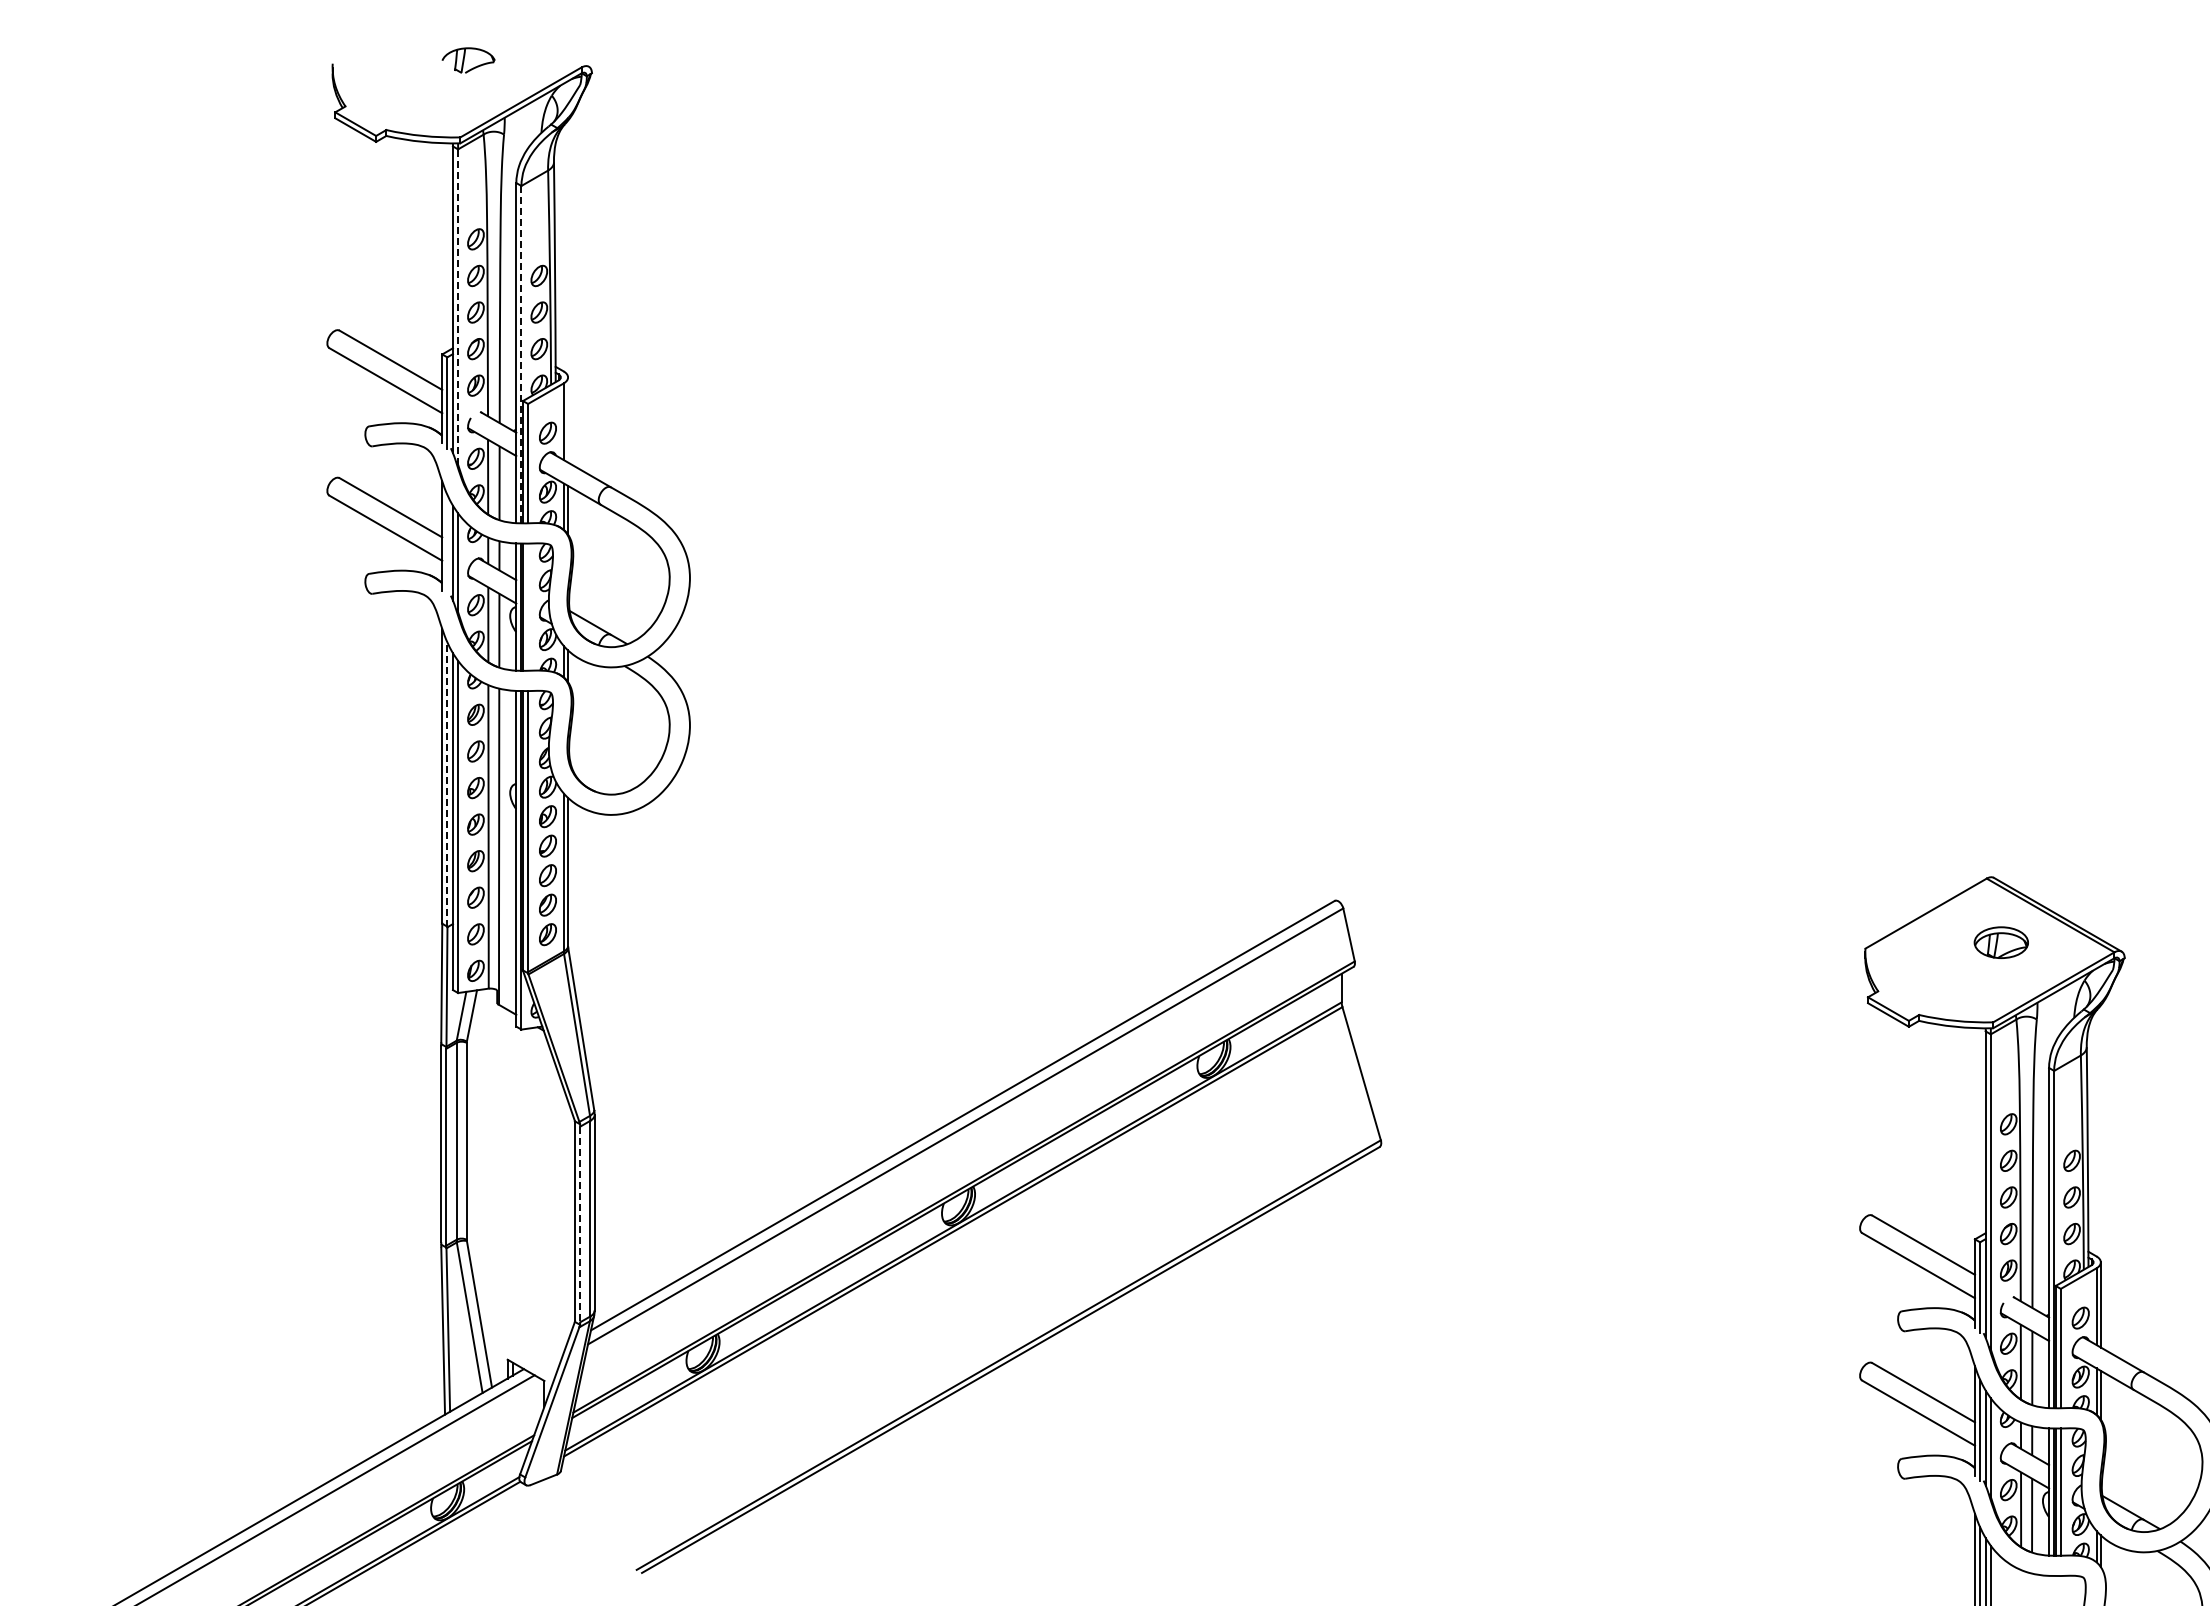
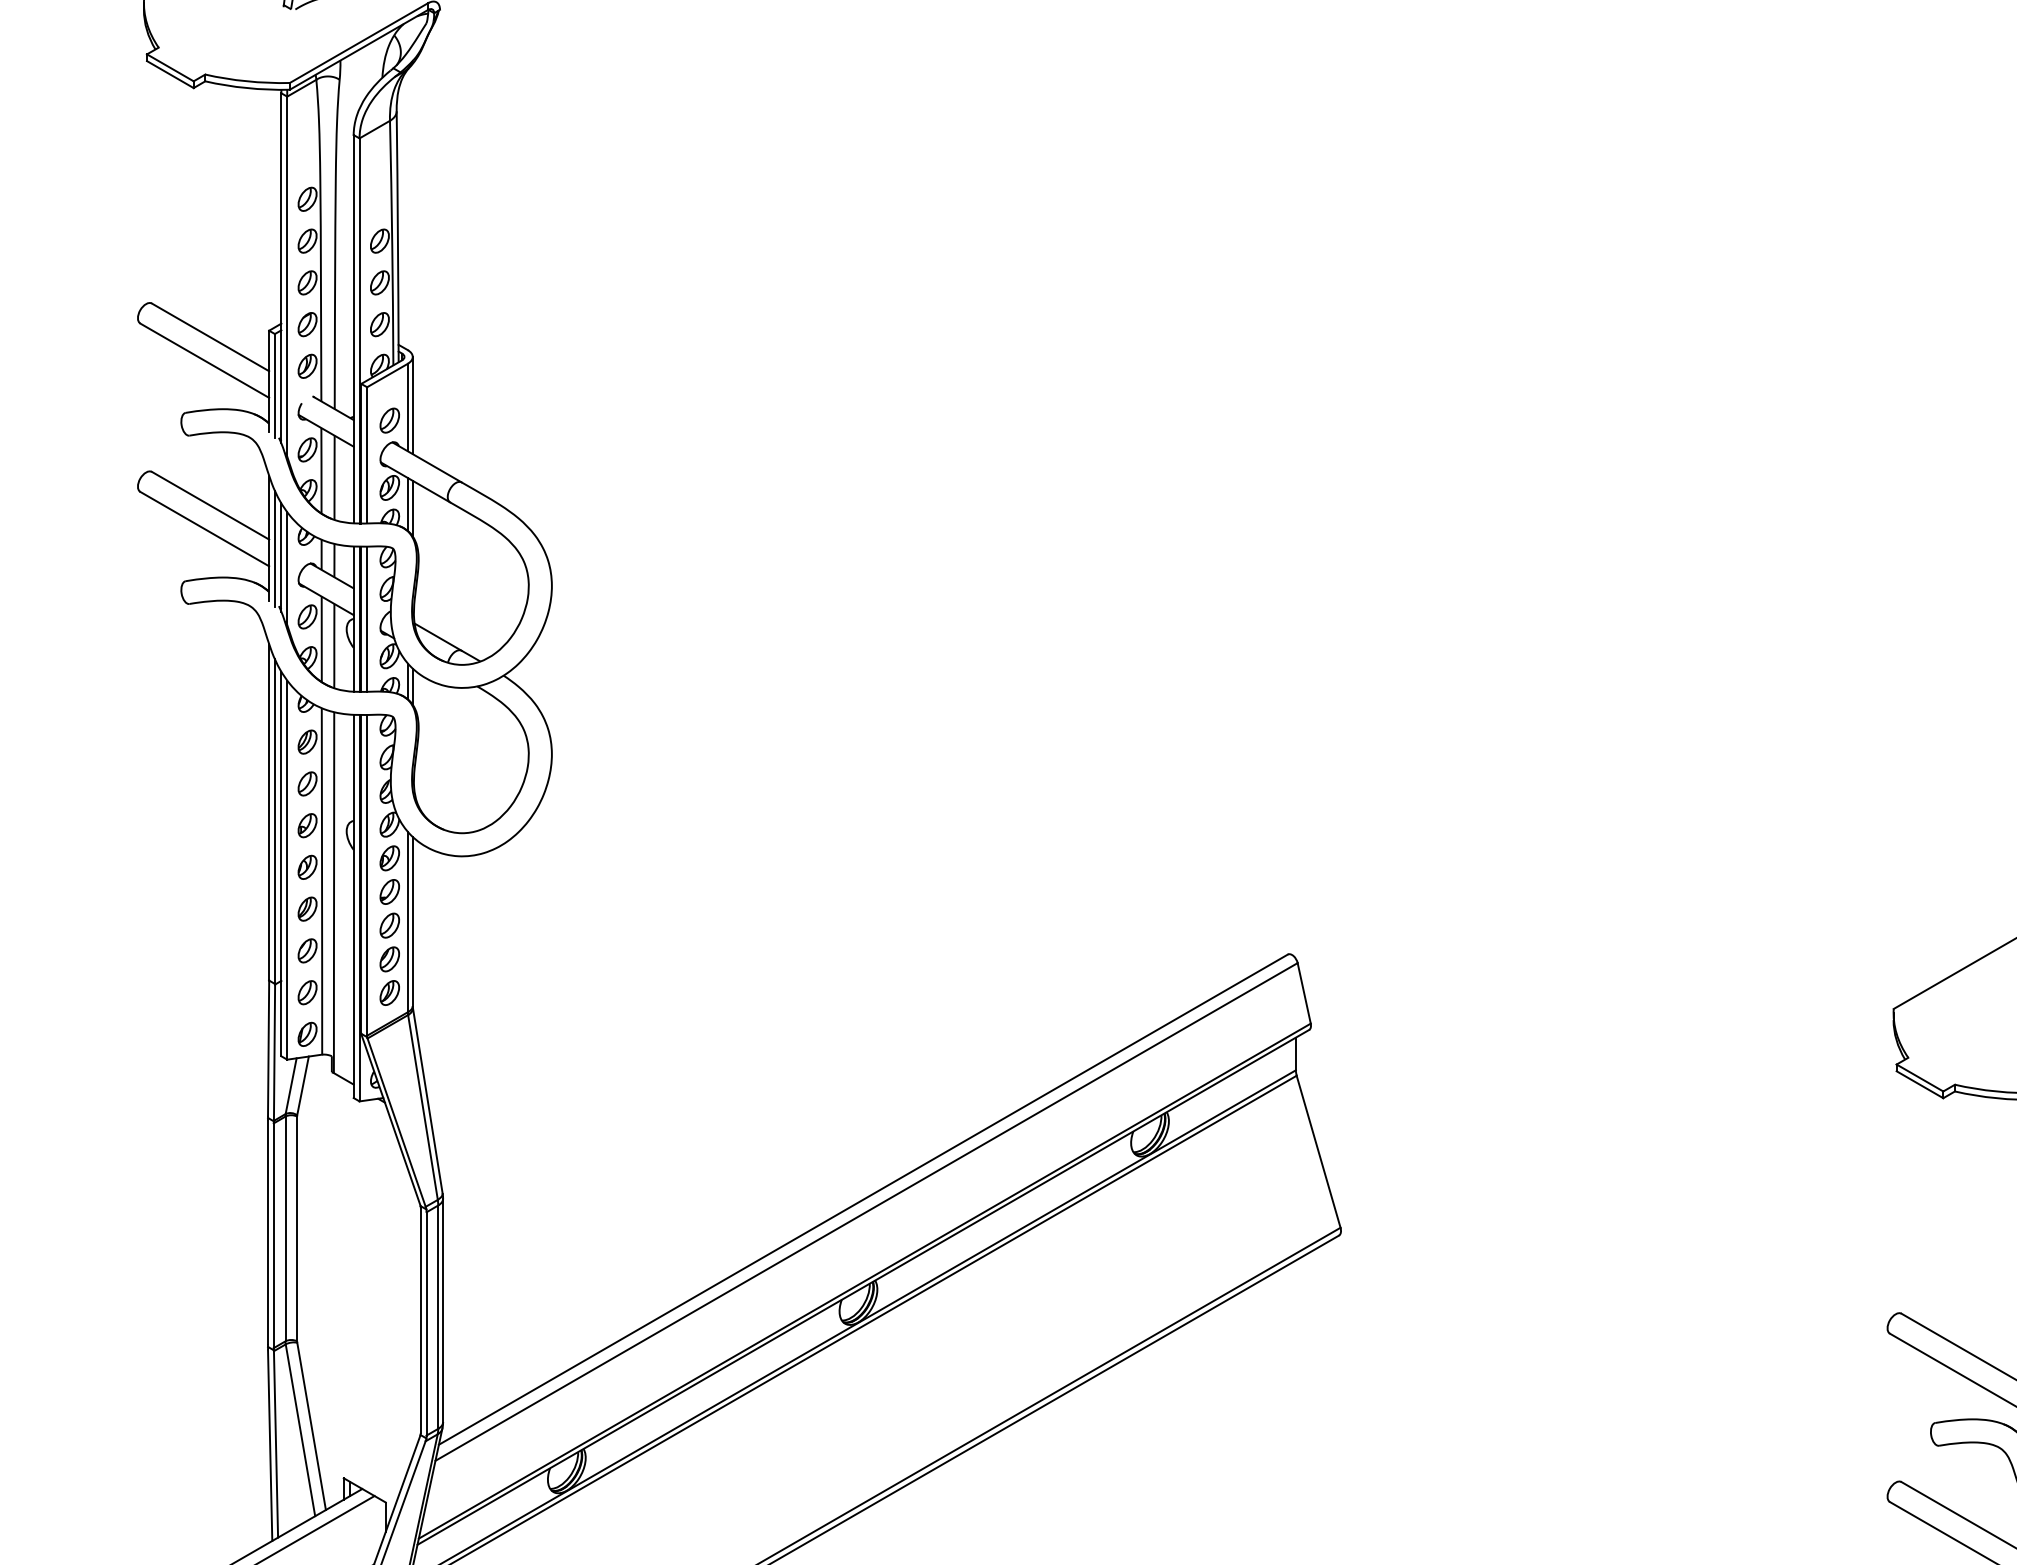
line: (458, 306) -> (287, 275), dashed -> solid
line: (521, 354) -> (359, 330), dashed -> solid
line: (568, 419) -> (413, 404), added
line: (447, 545) -> (275, 548), added
line: (528, 606) -> (367, 618), added
line: (447, 784) -> (275, 821), dashed -> solid
line: (580, 1224) -> (426, 1323), dashed -> solid

